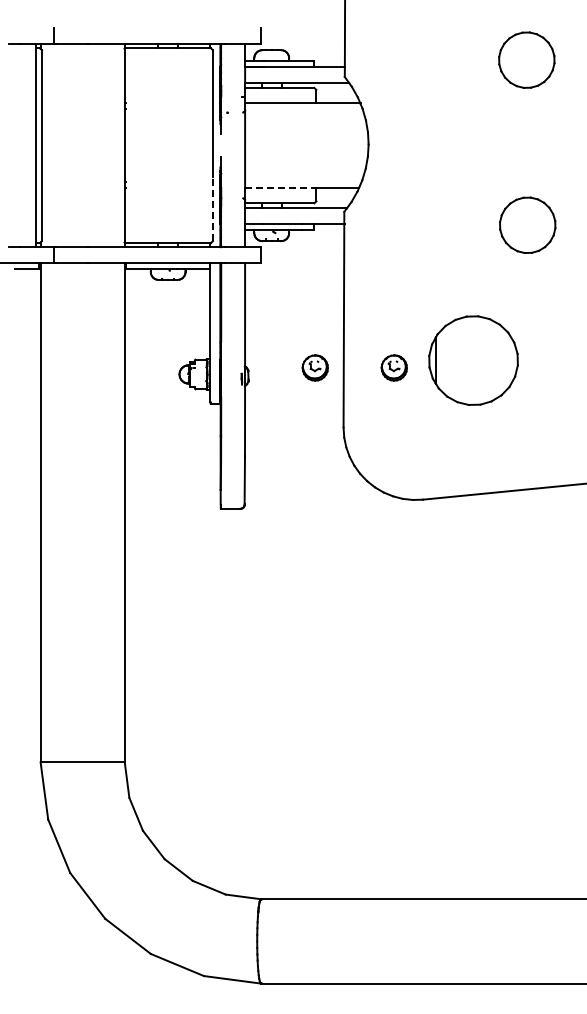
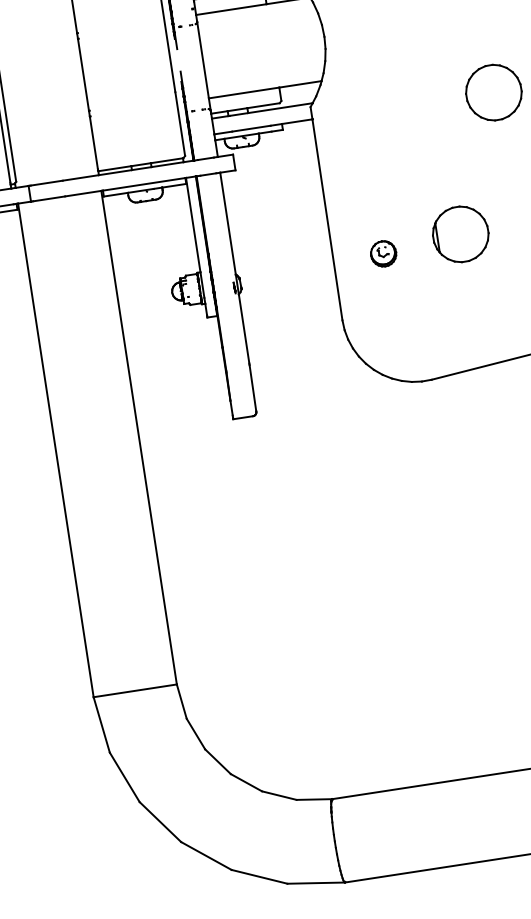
line: (280, 187) -> (243, 92), dashed -> solid
line: (212, 208) -> (179, 123), dashed -> solid
part: (473, 359) -> (460, 233), size x0.62
part: (314, 367) -> (304, 265), removed

